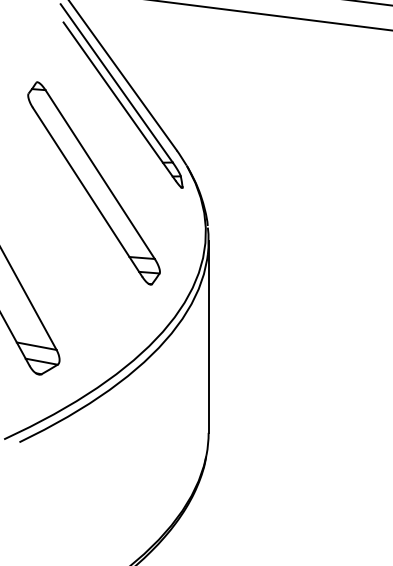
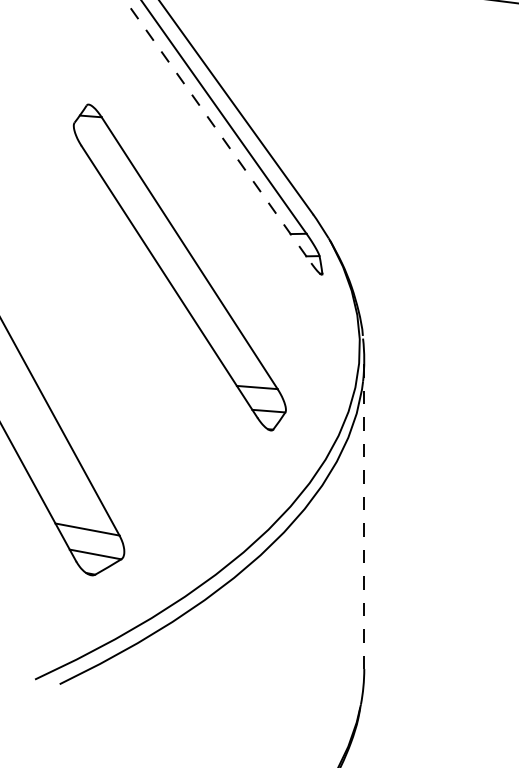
line: (119, 101) -> (220, 135), solid -> dashed
line: (208, 336) -> (364, 513), solid -> dashed

